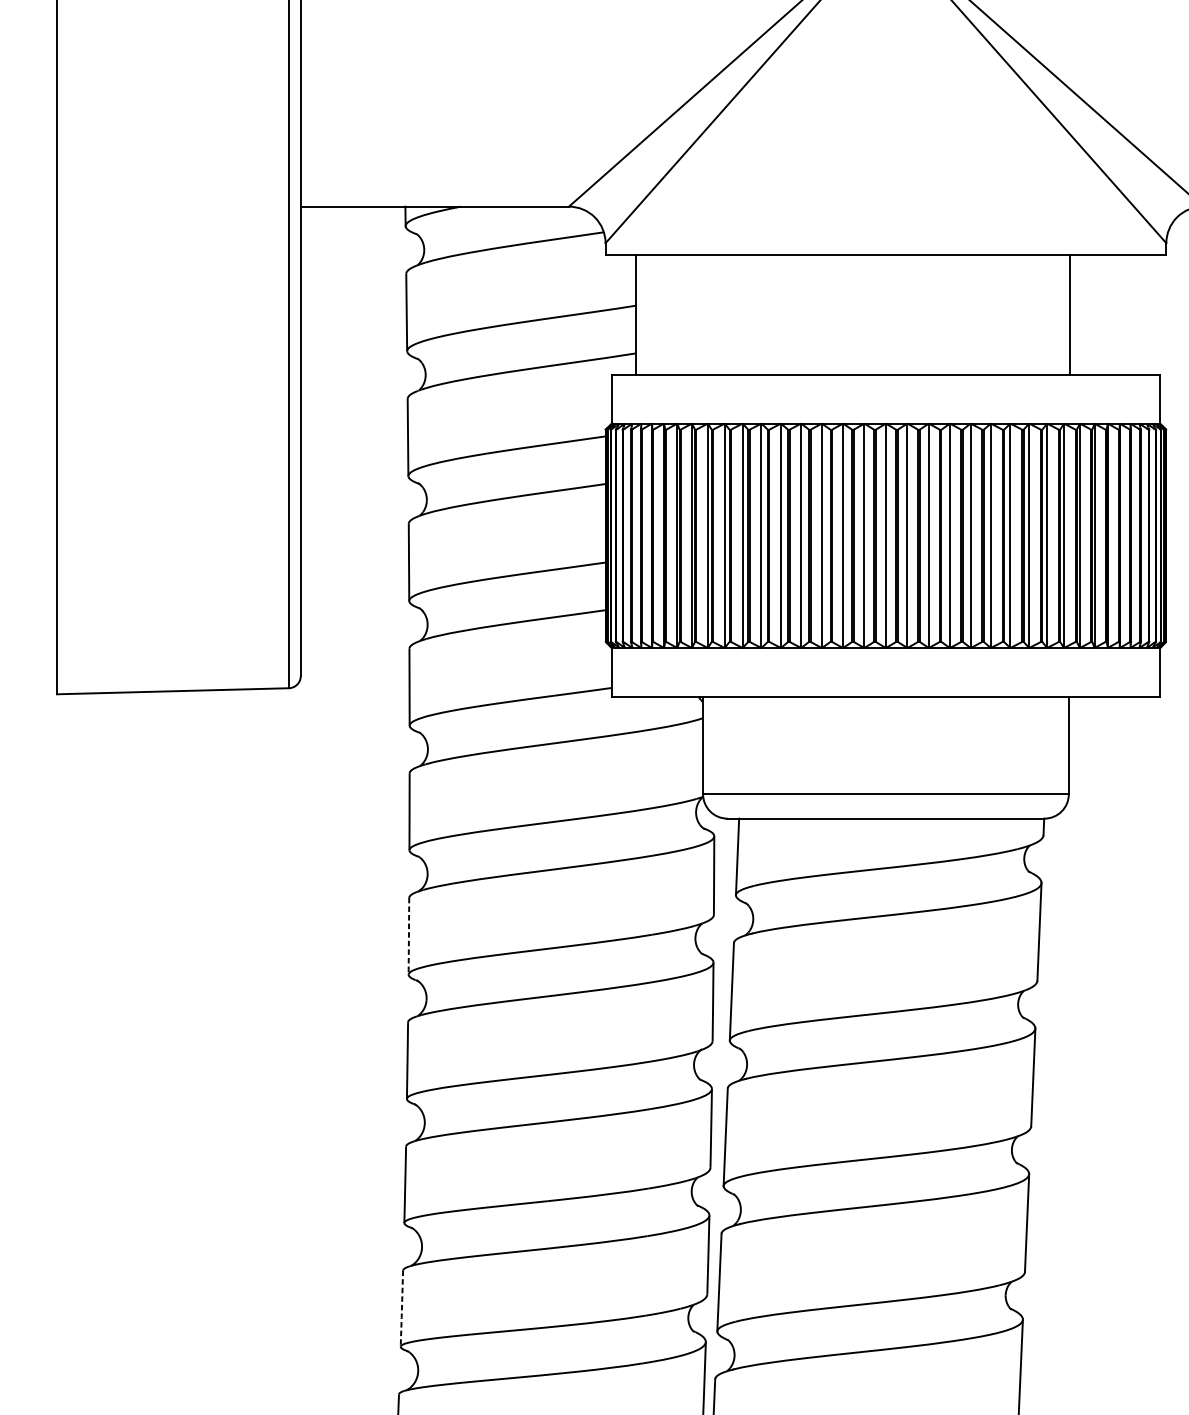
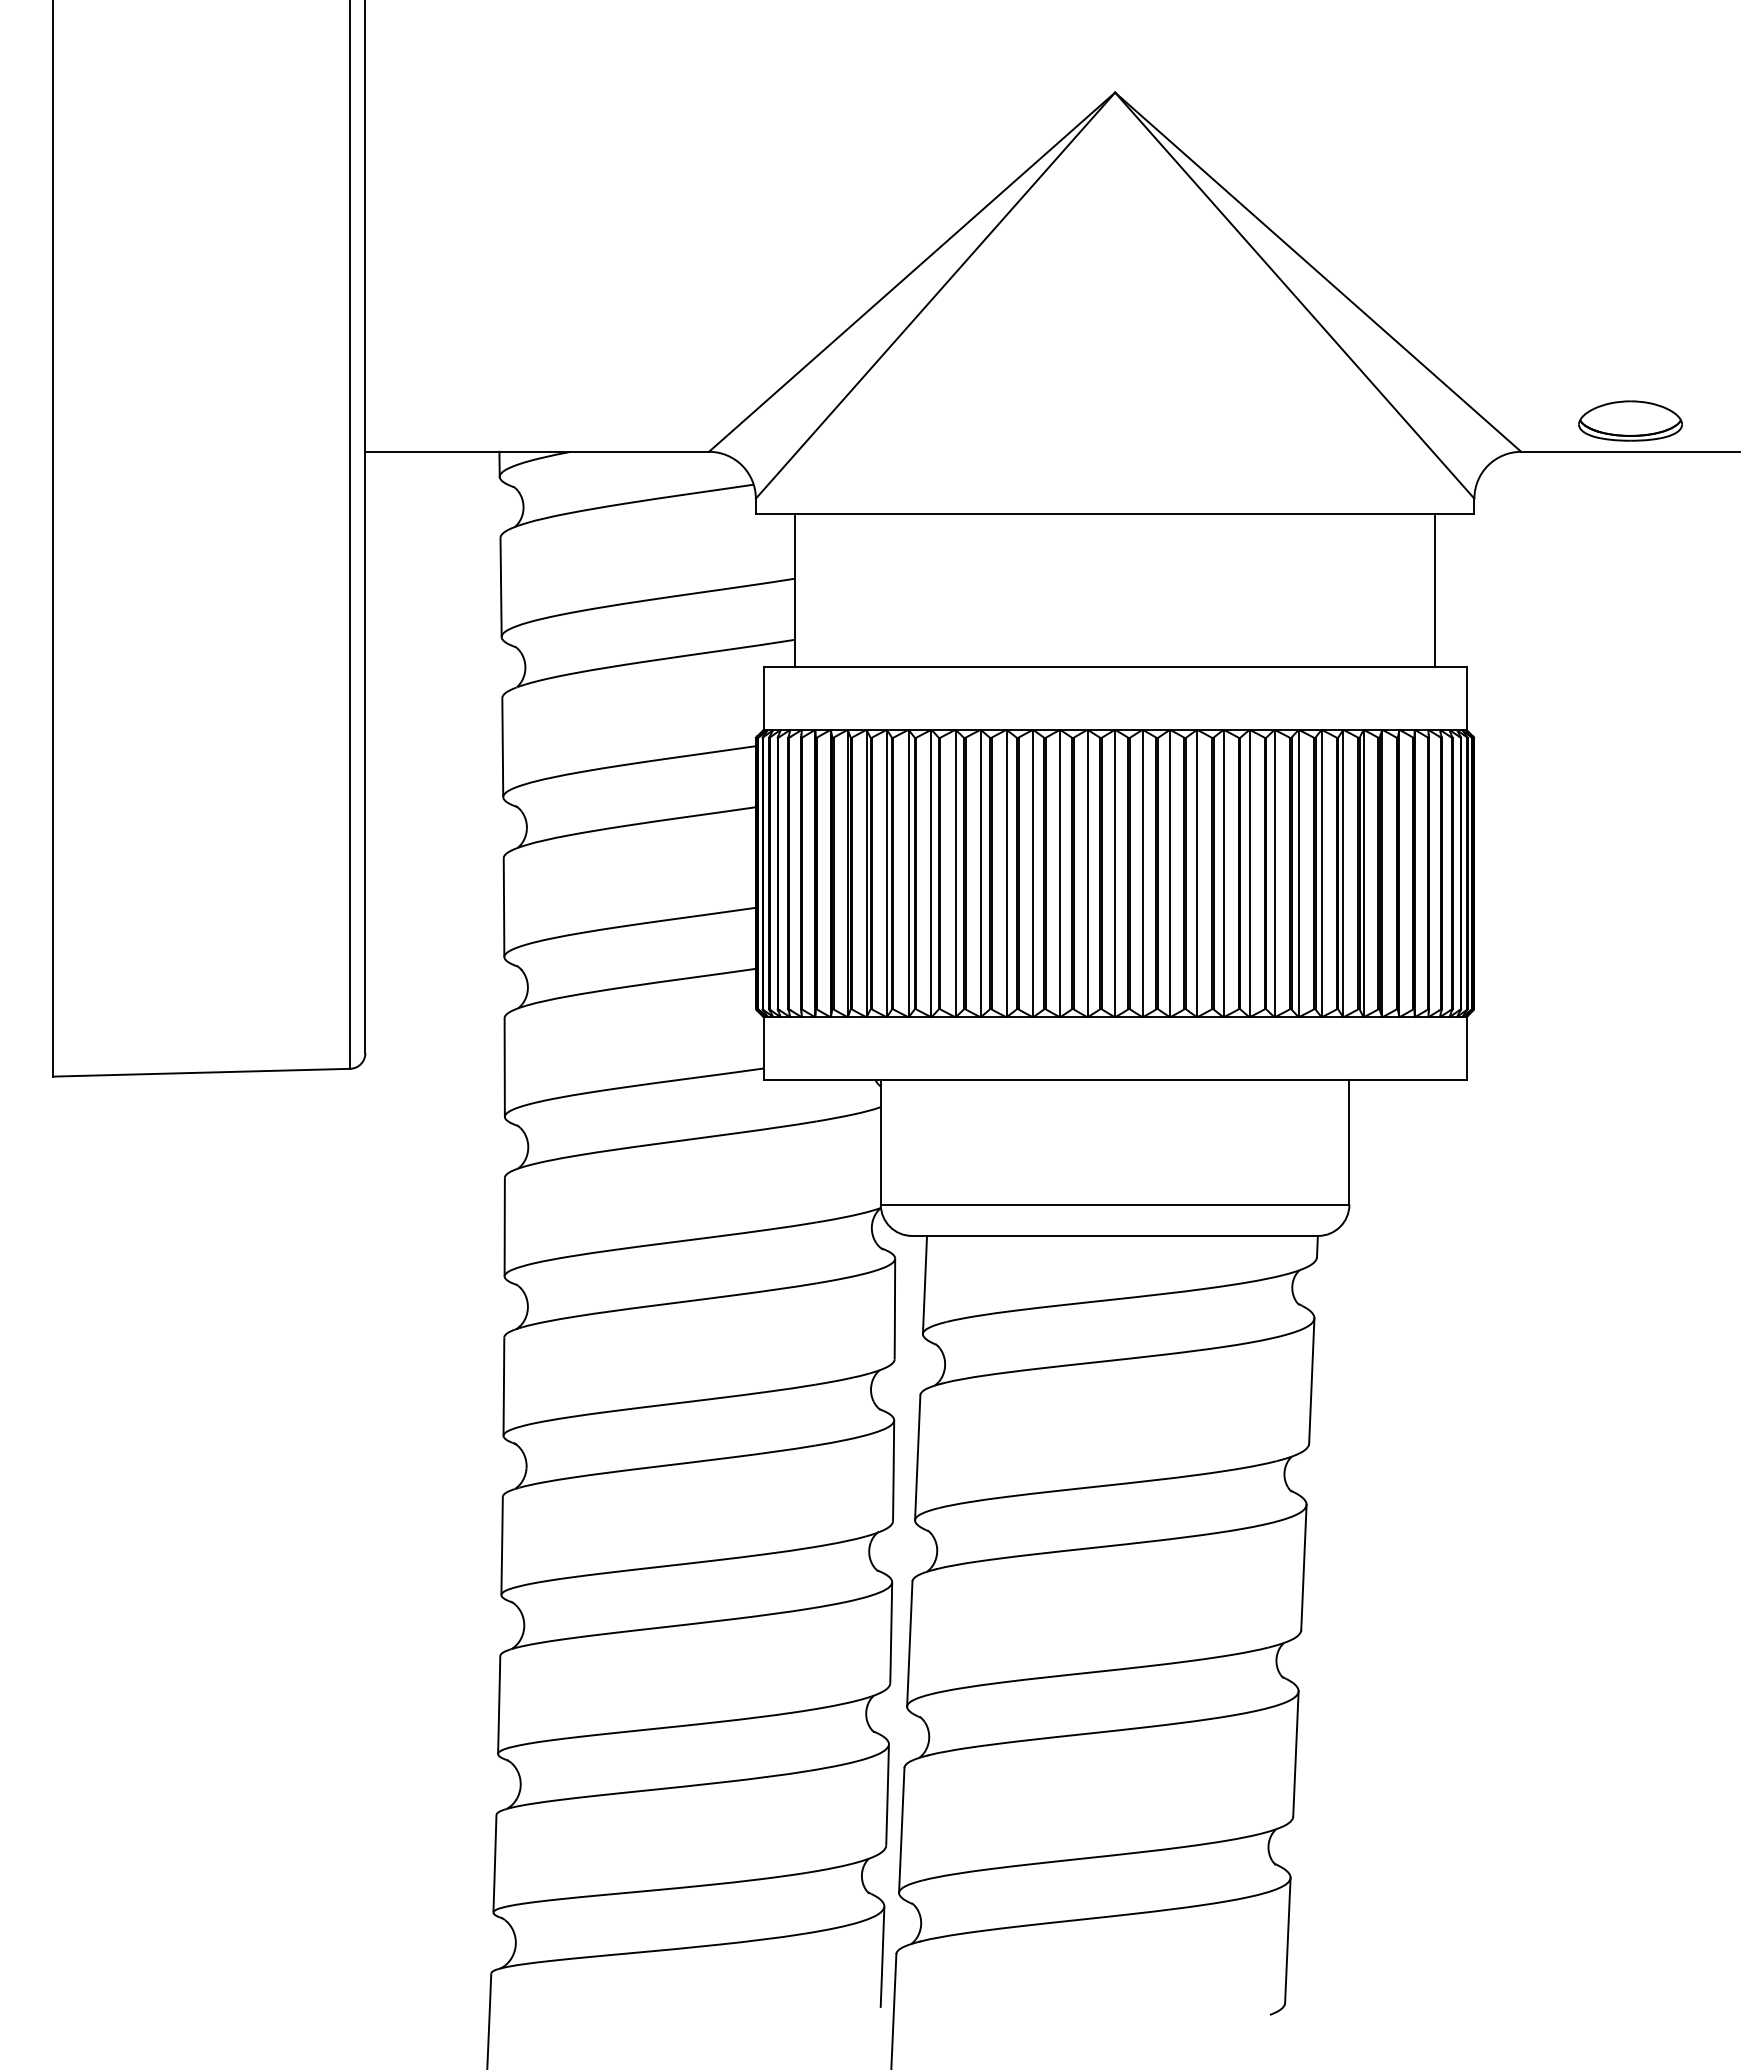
line: (1070, 314) -> (1435, 590), moved
line: (408, 936) -> (503, 1386), dashed -> solid
line: (401, 1309) -> (494, 1864), dashed -> solid

